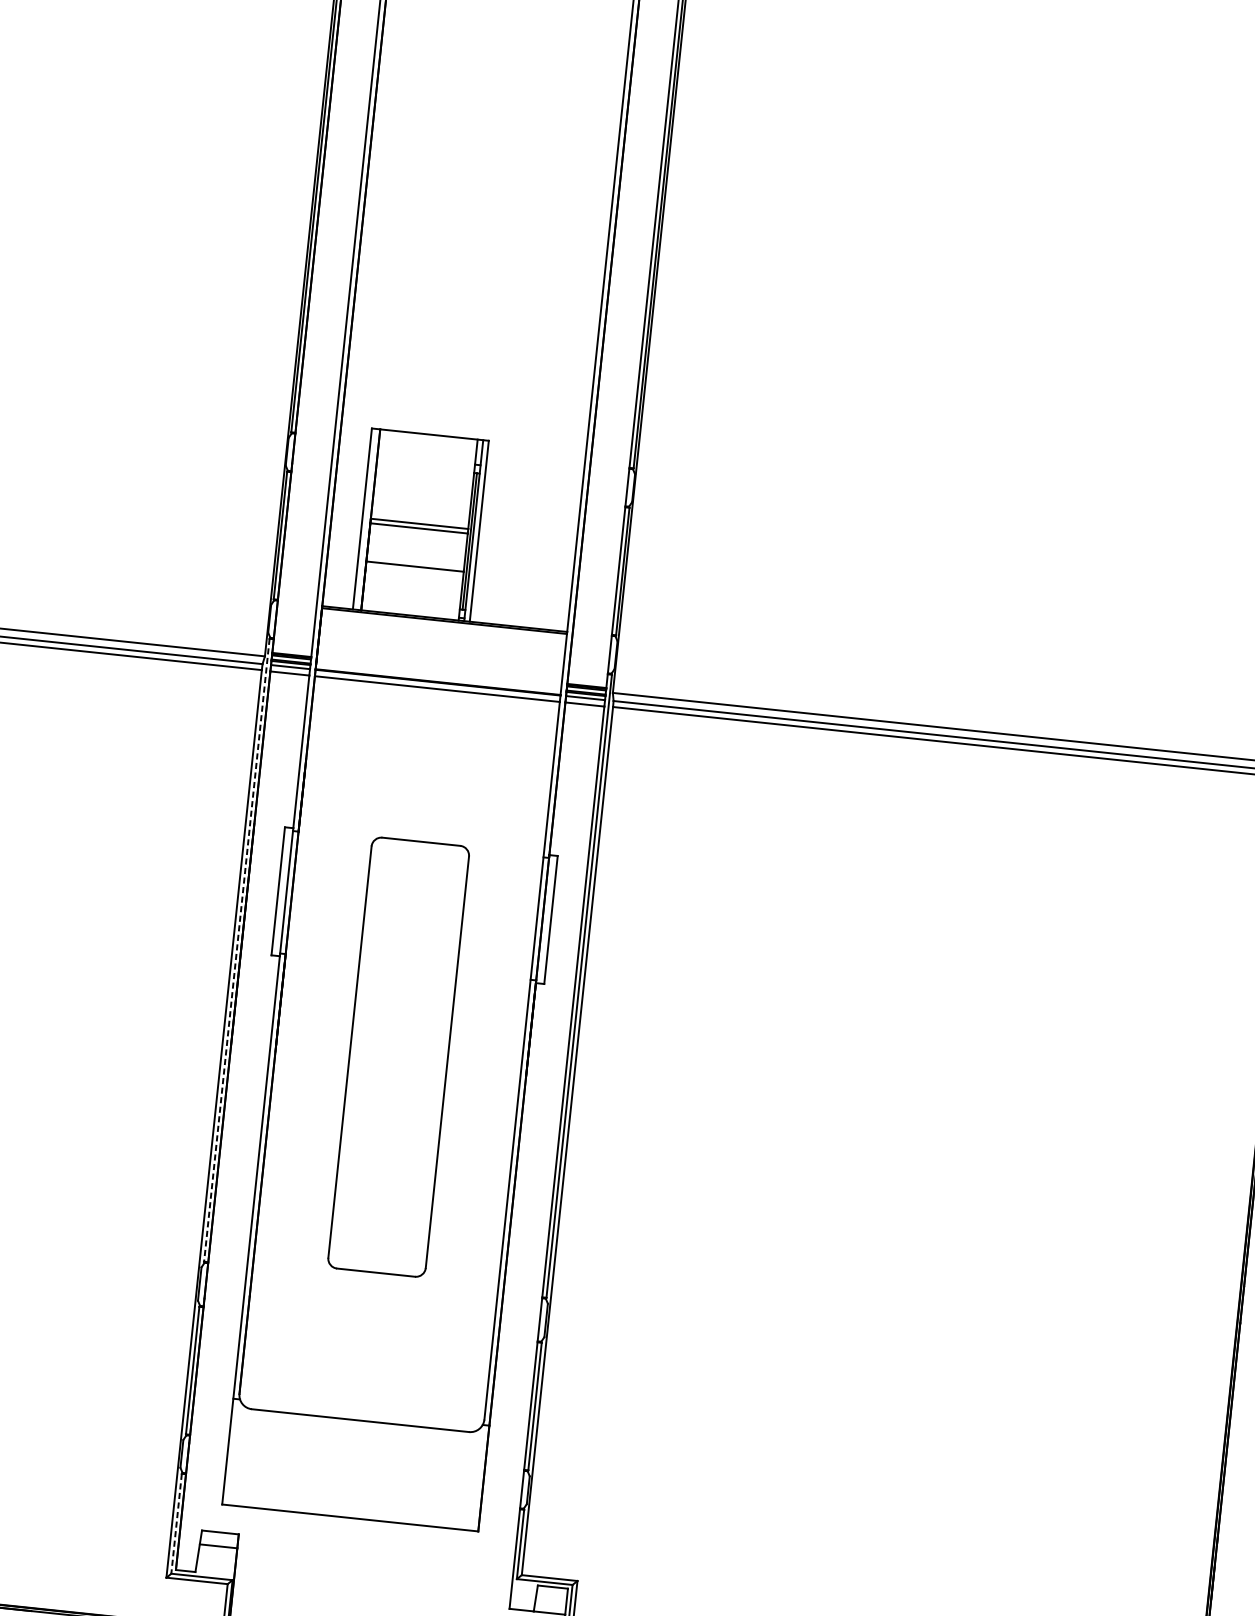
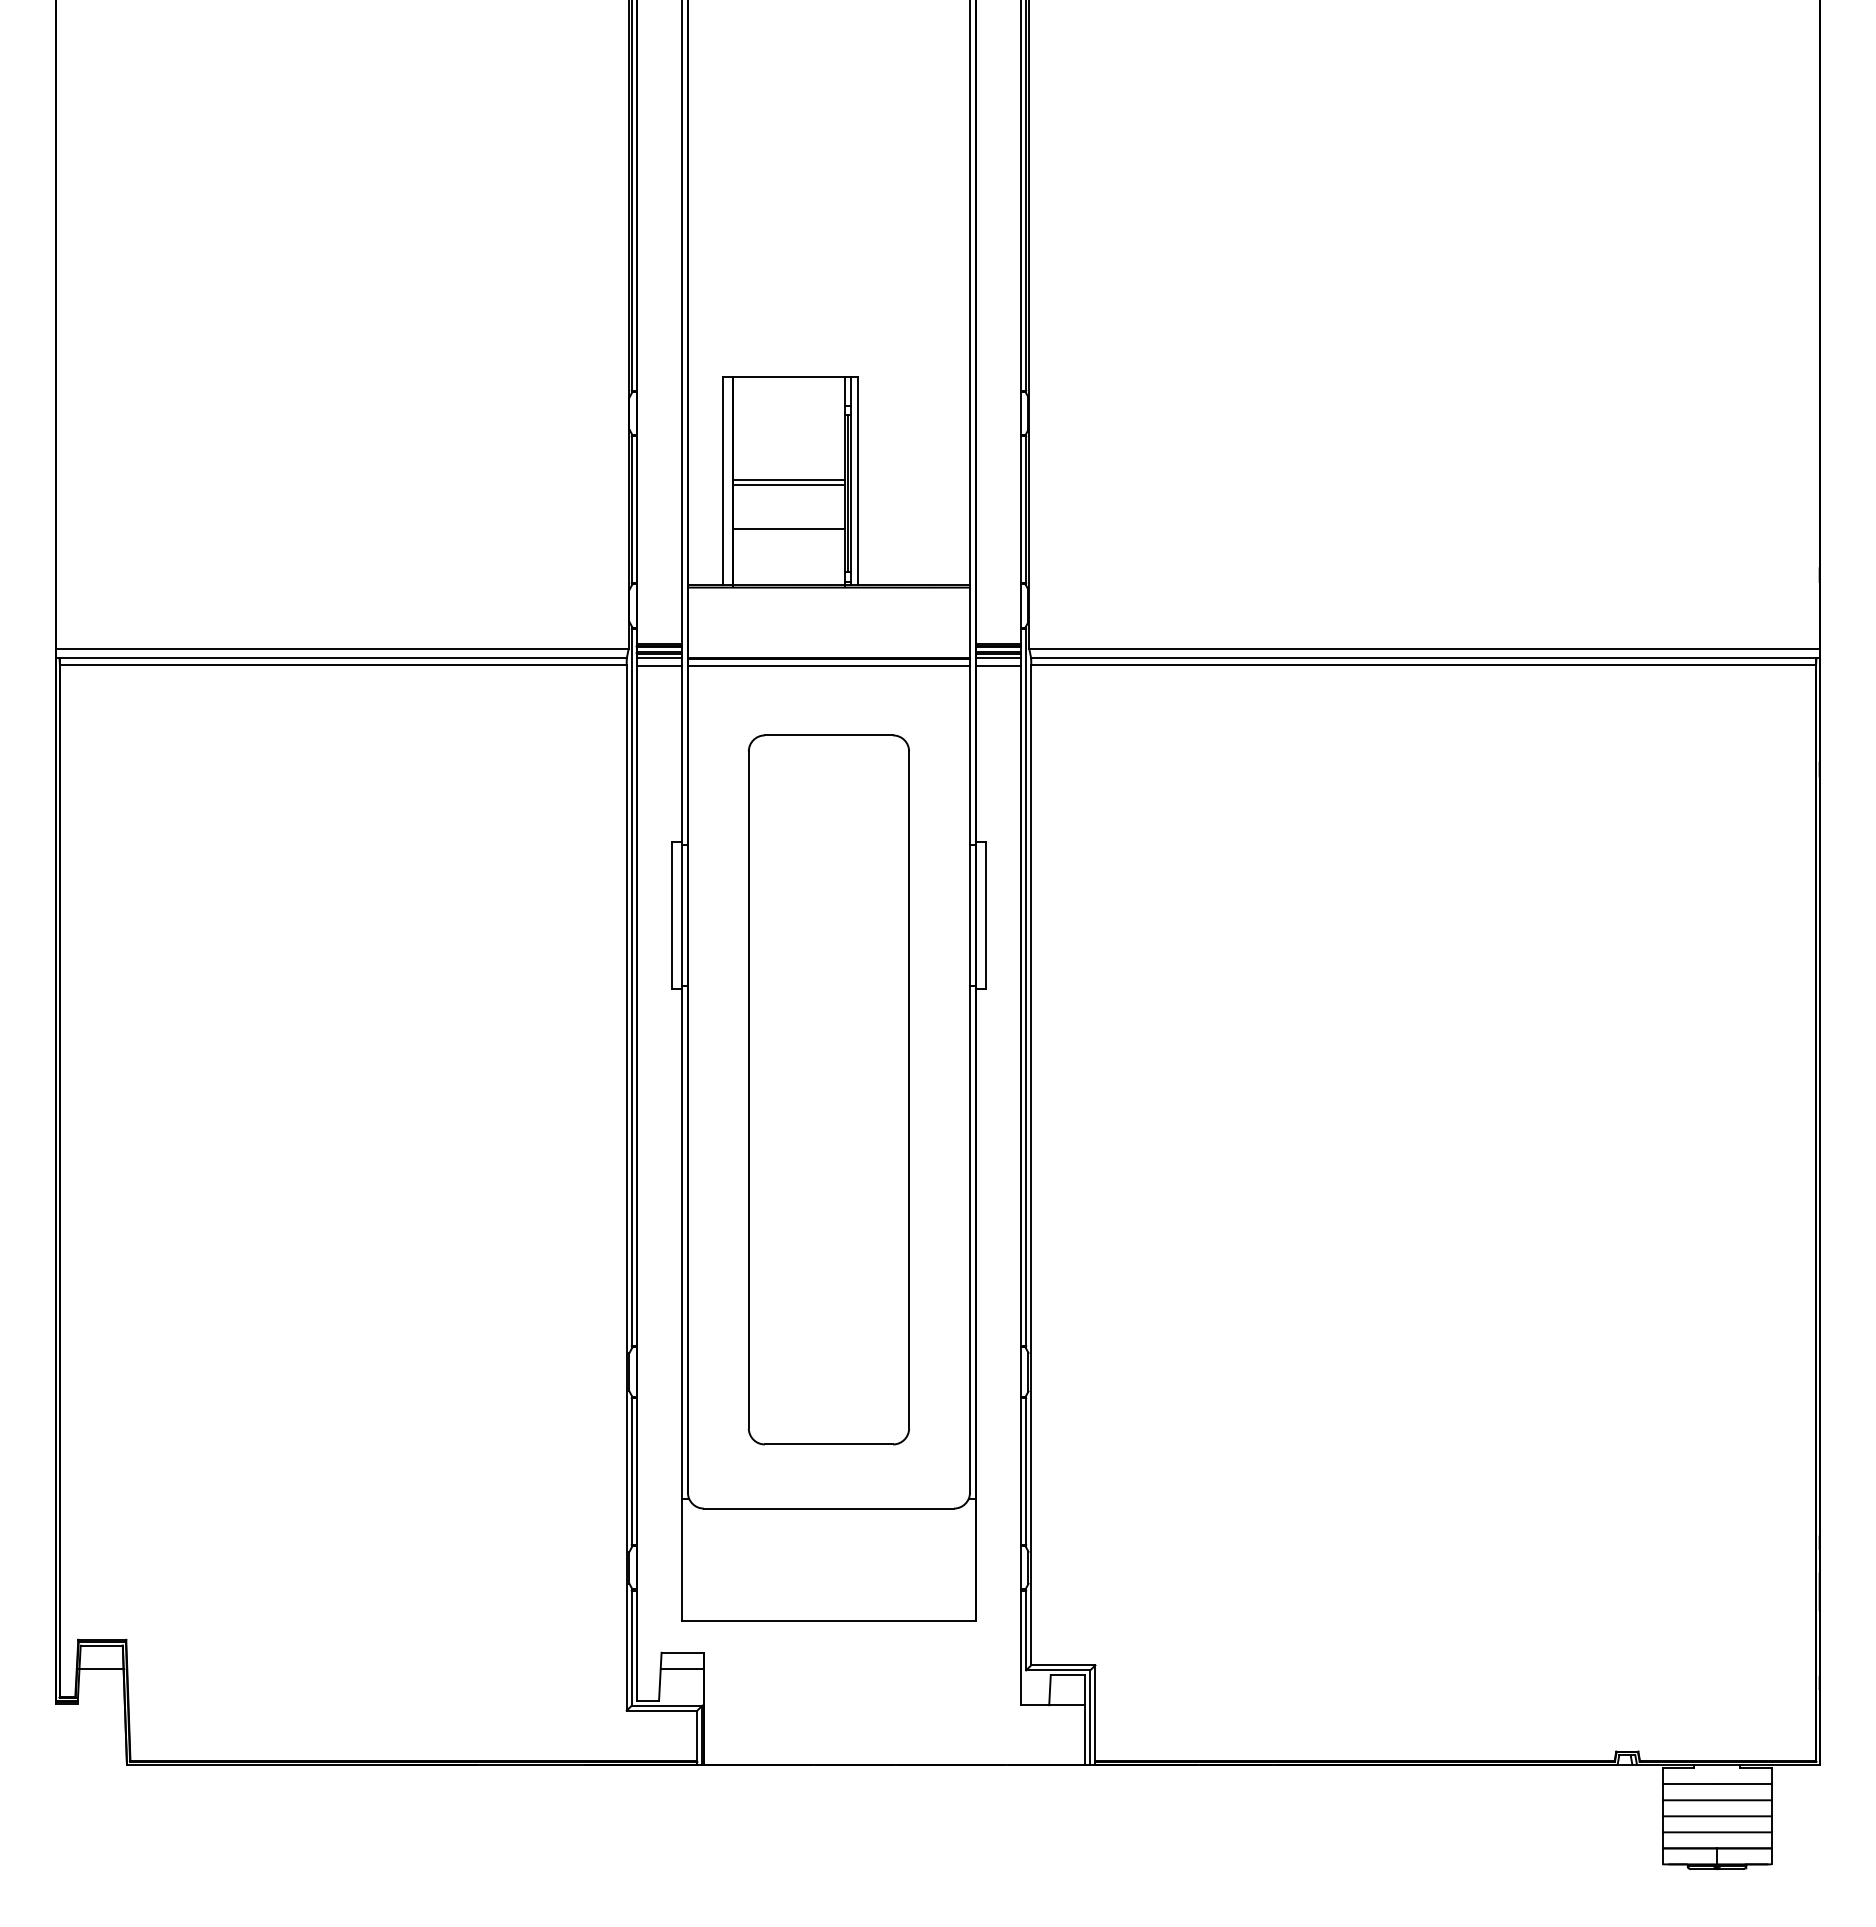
line: (236, 950) -> (631, 987), dashed -> solid
part: (398, 1056) -> (828, 1089), size x1.43
line: (176, 1524) -> (631, 1648), dashed -> solid

